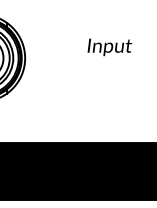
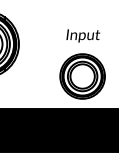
part: (108, 100) -> (82, 76), added

